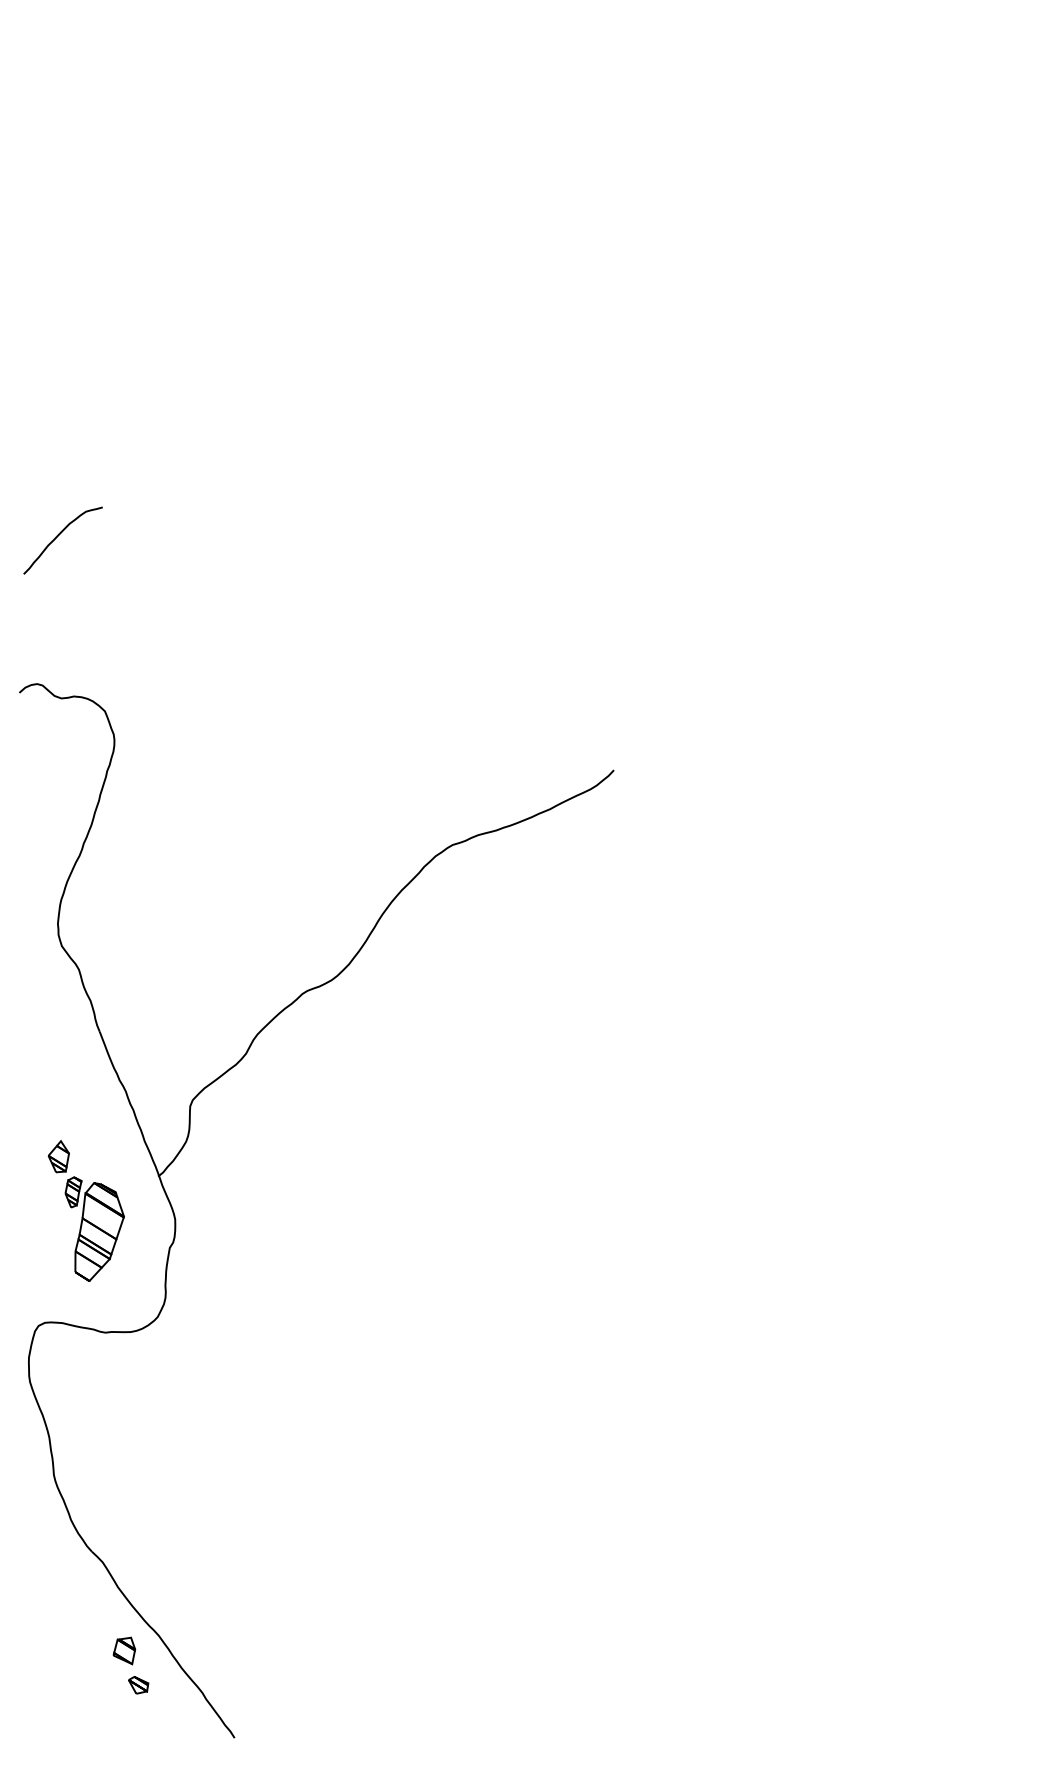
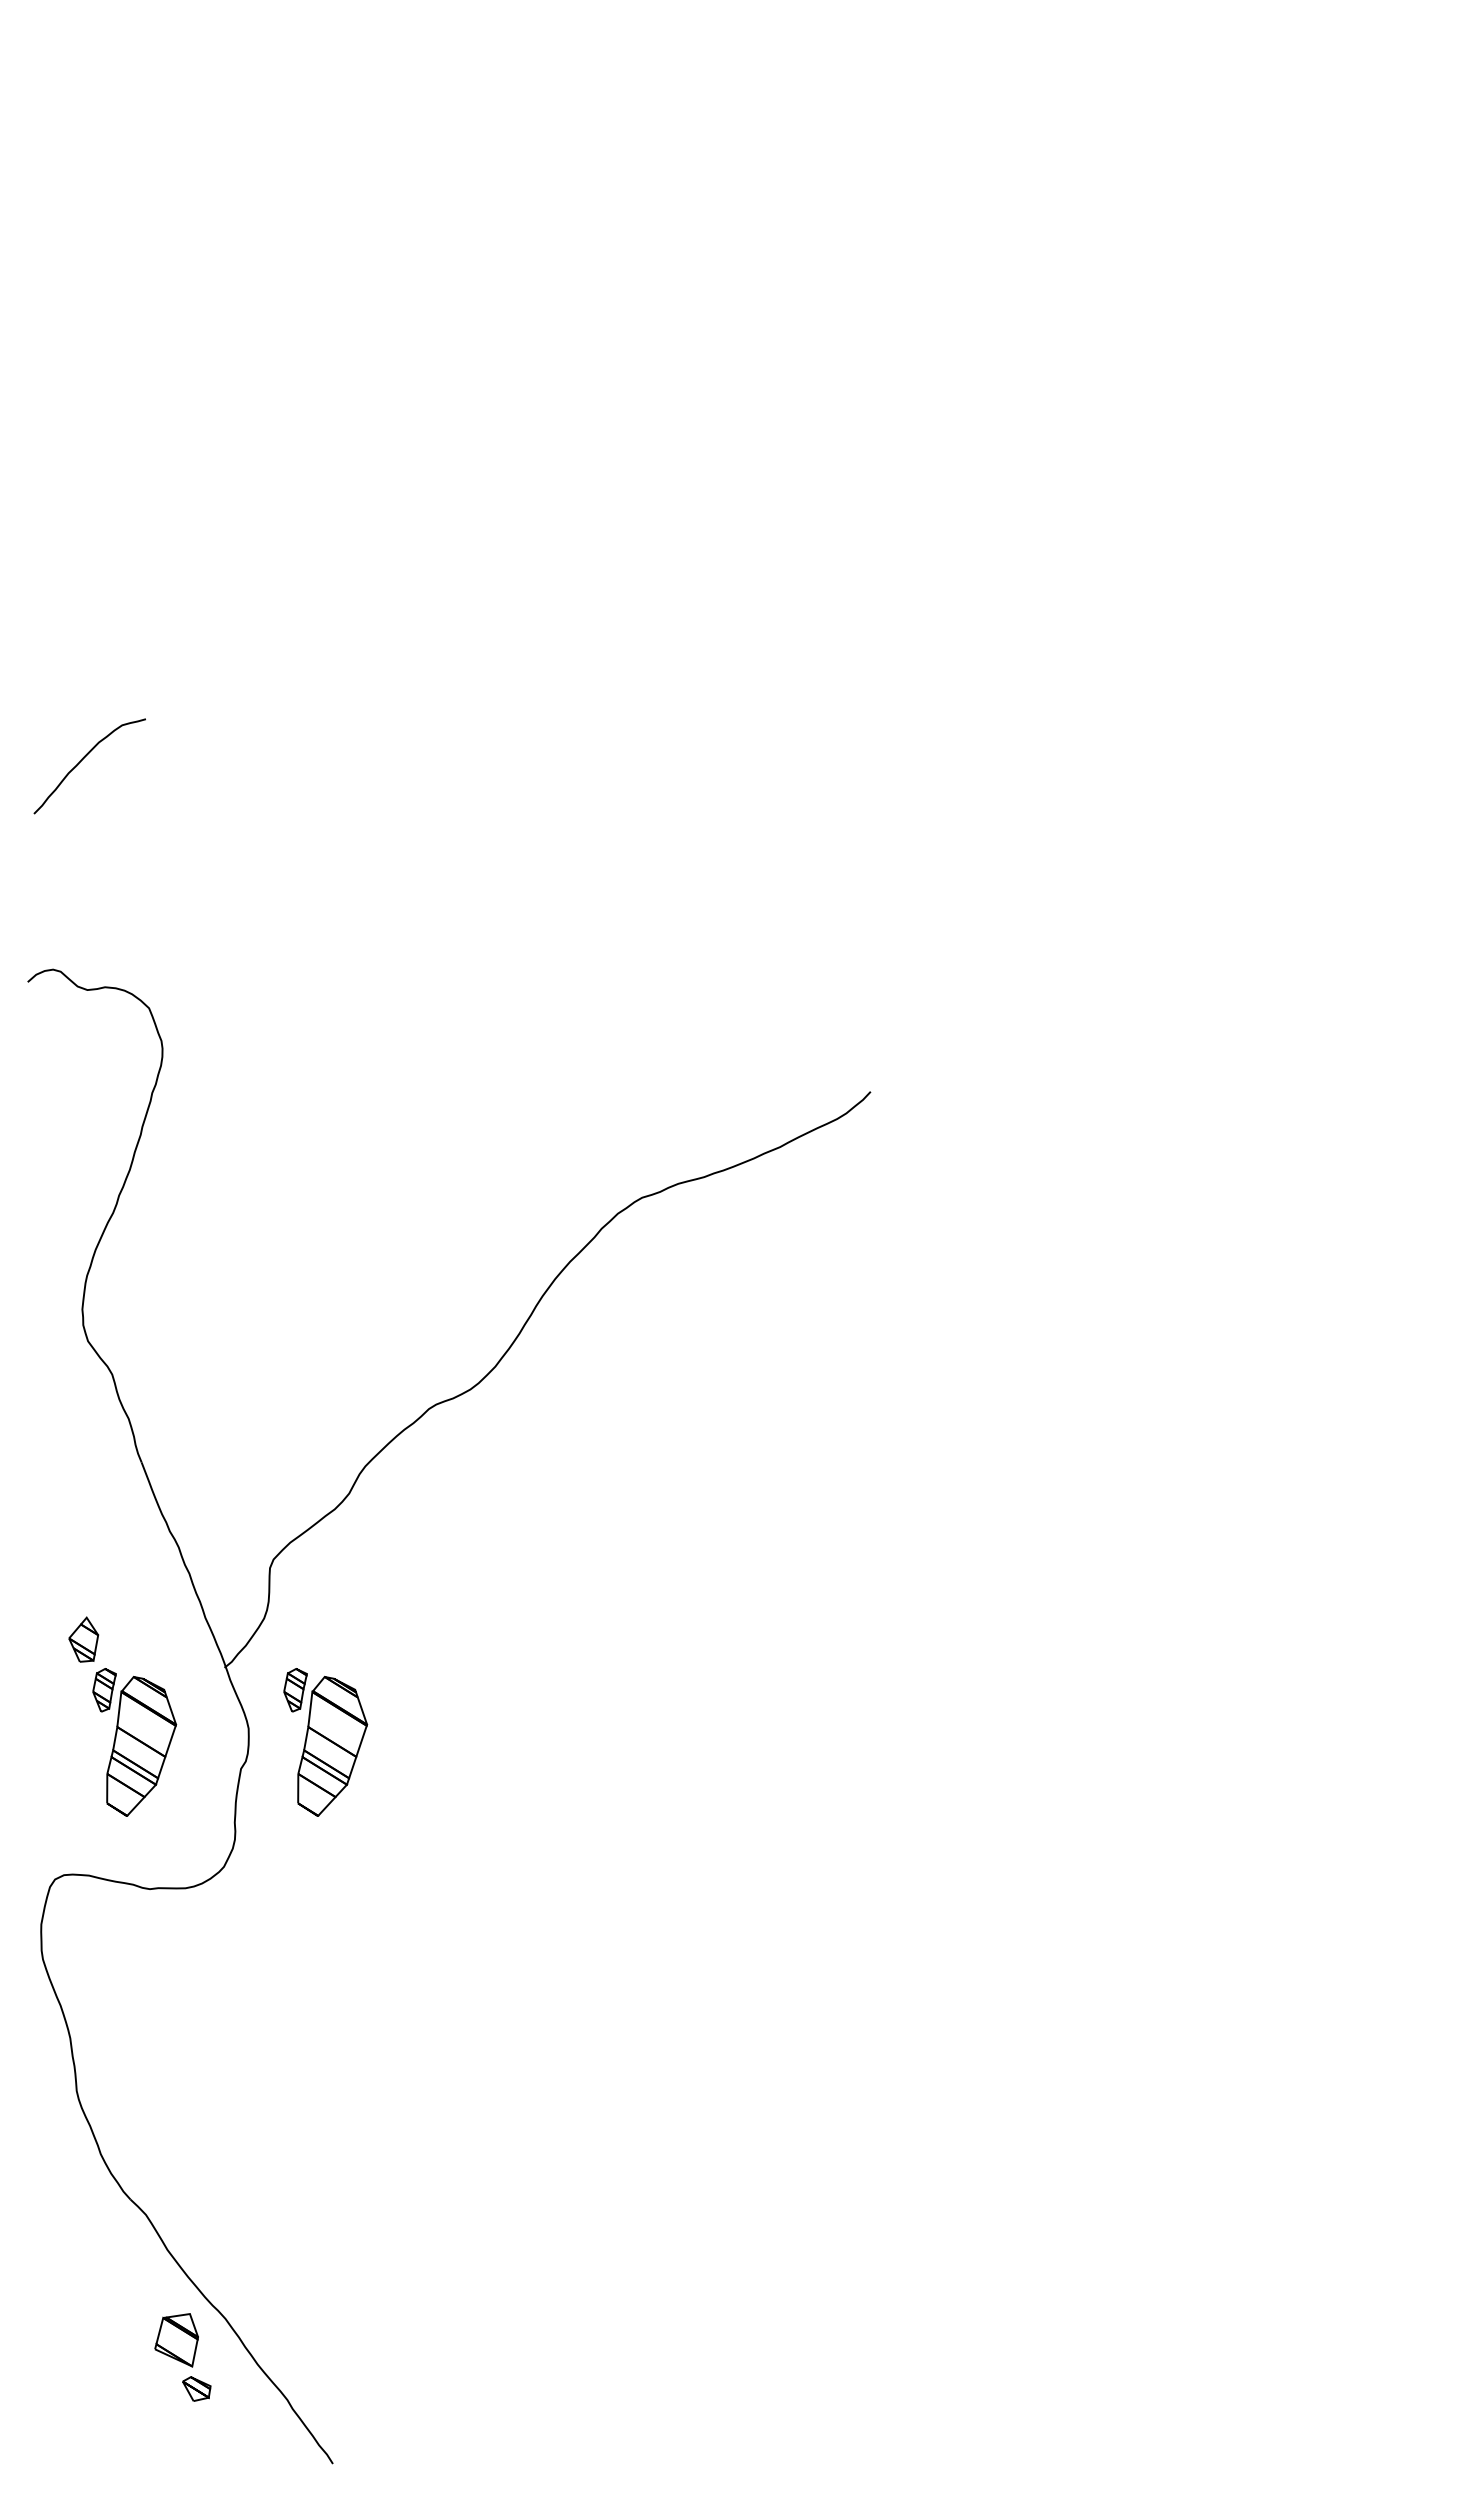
part: (229, 1229) -> (325, 1742), added
part: (124, 1651) -> (176, 2340), size x1.4

